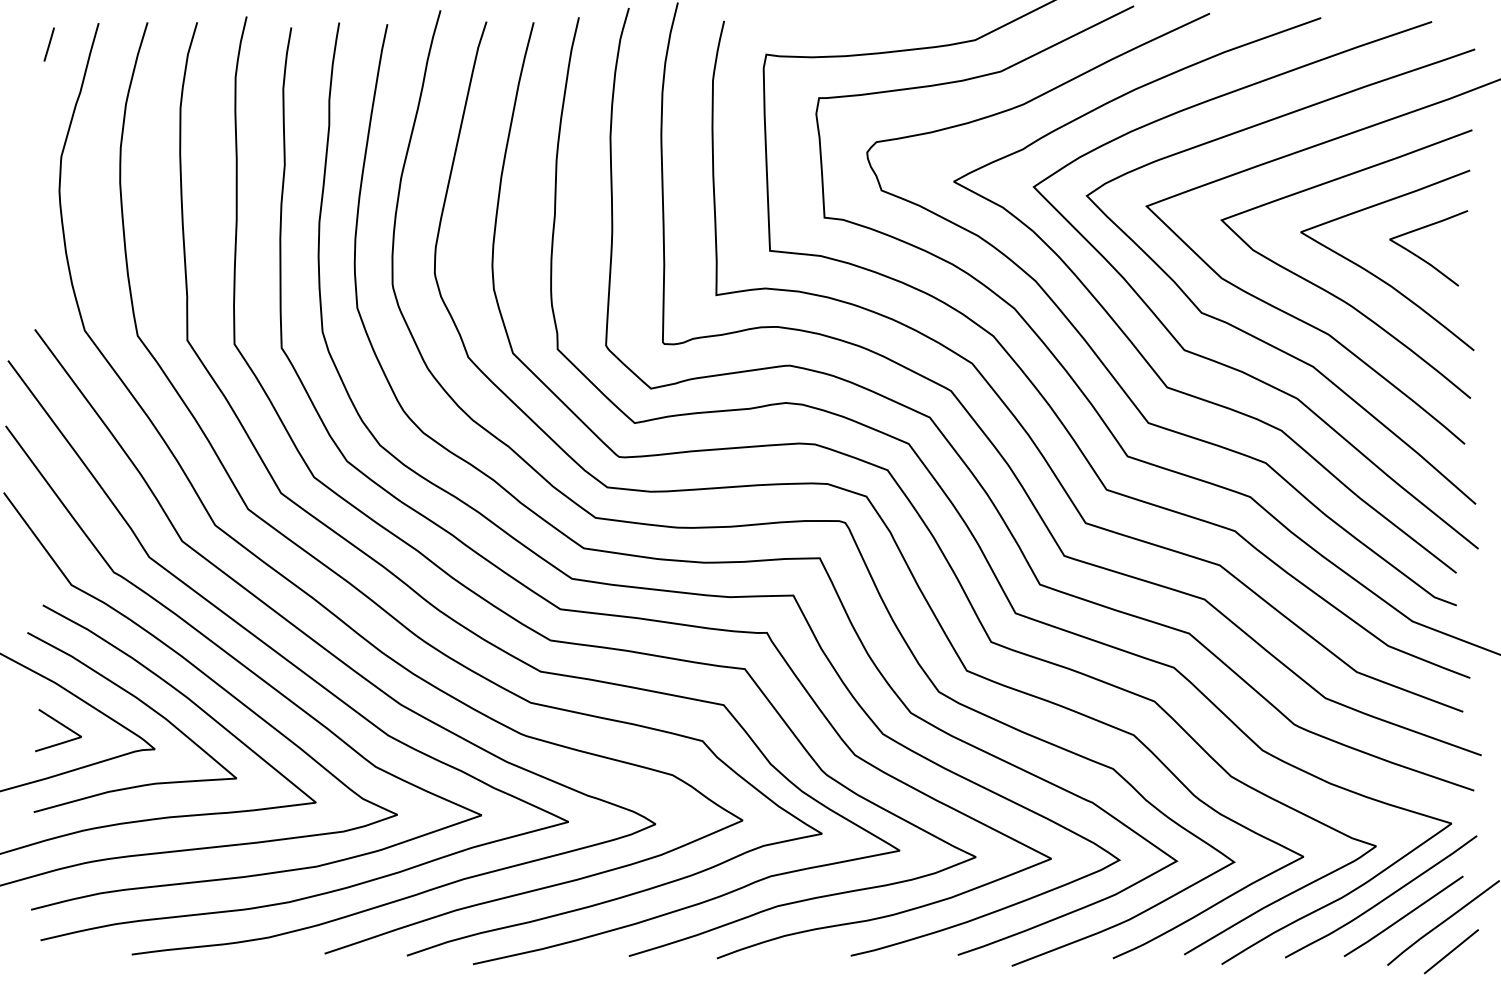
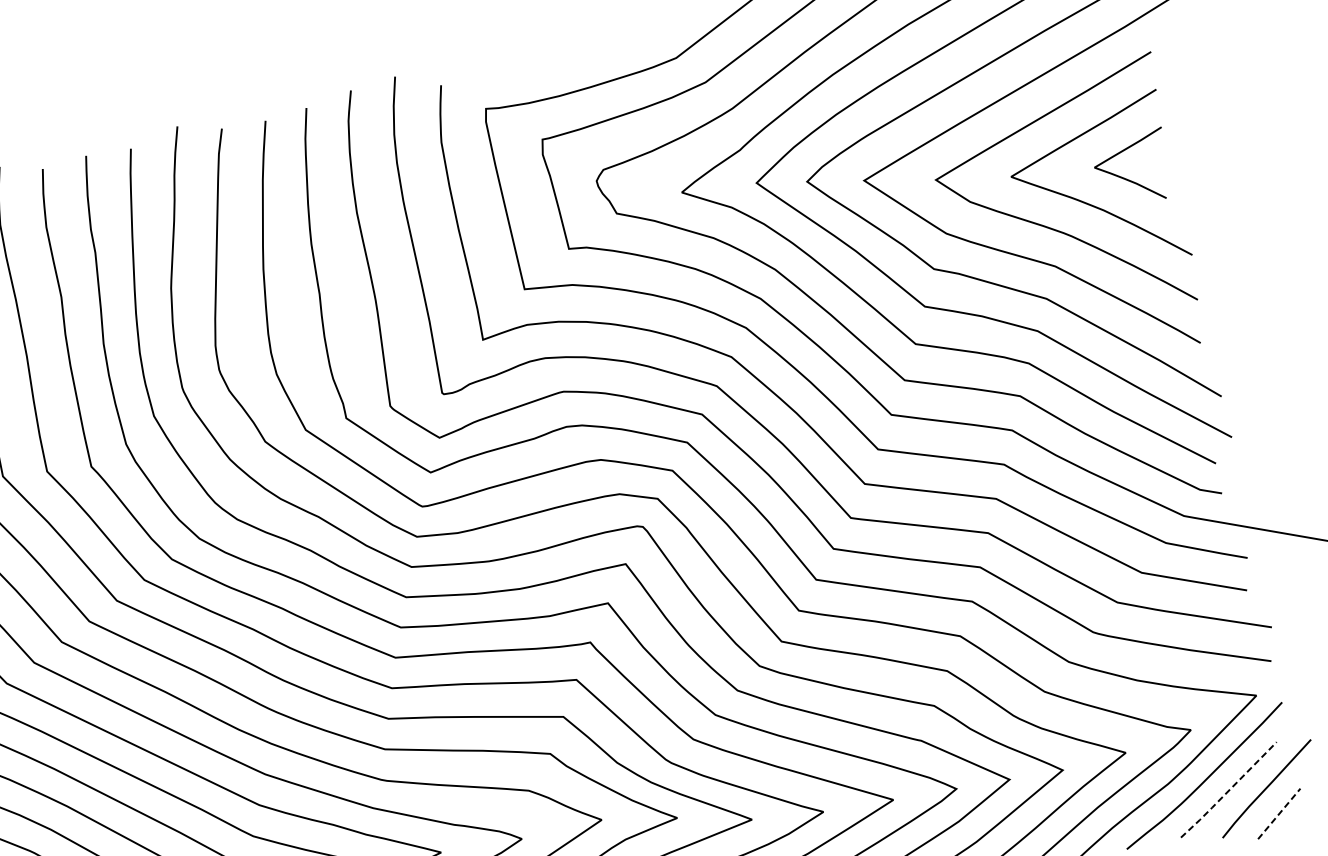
line: (1403, 917) -> (1228, 790), solid -> dashed
line: (1451, 951) -> (1279, 813), solid -> dashed

